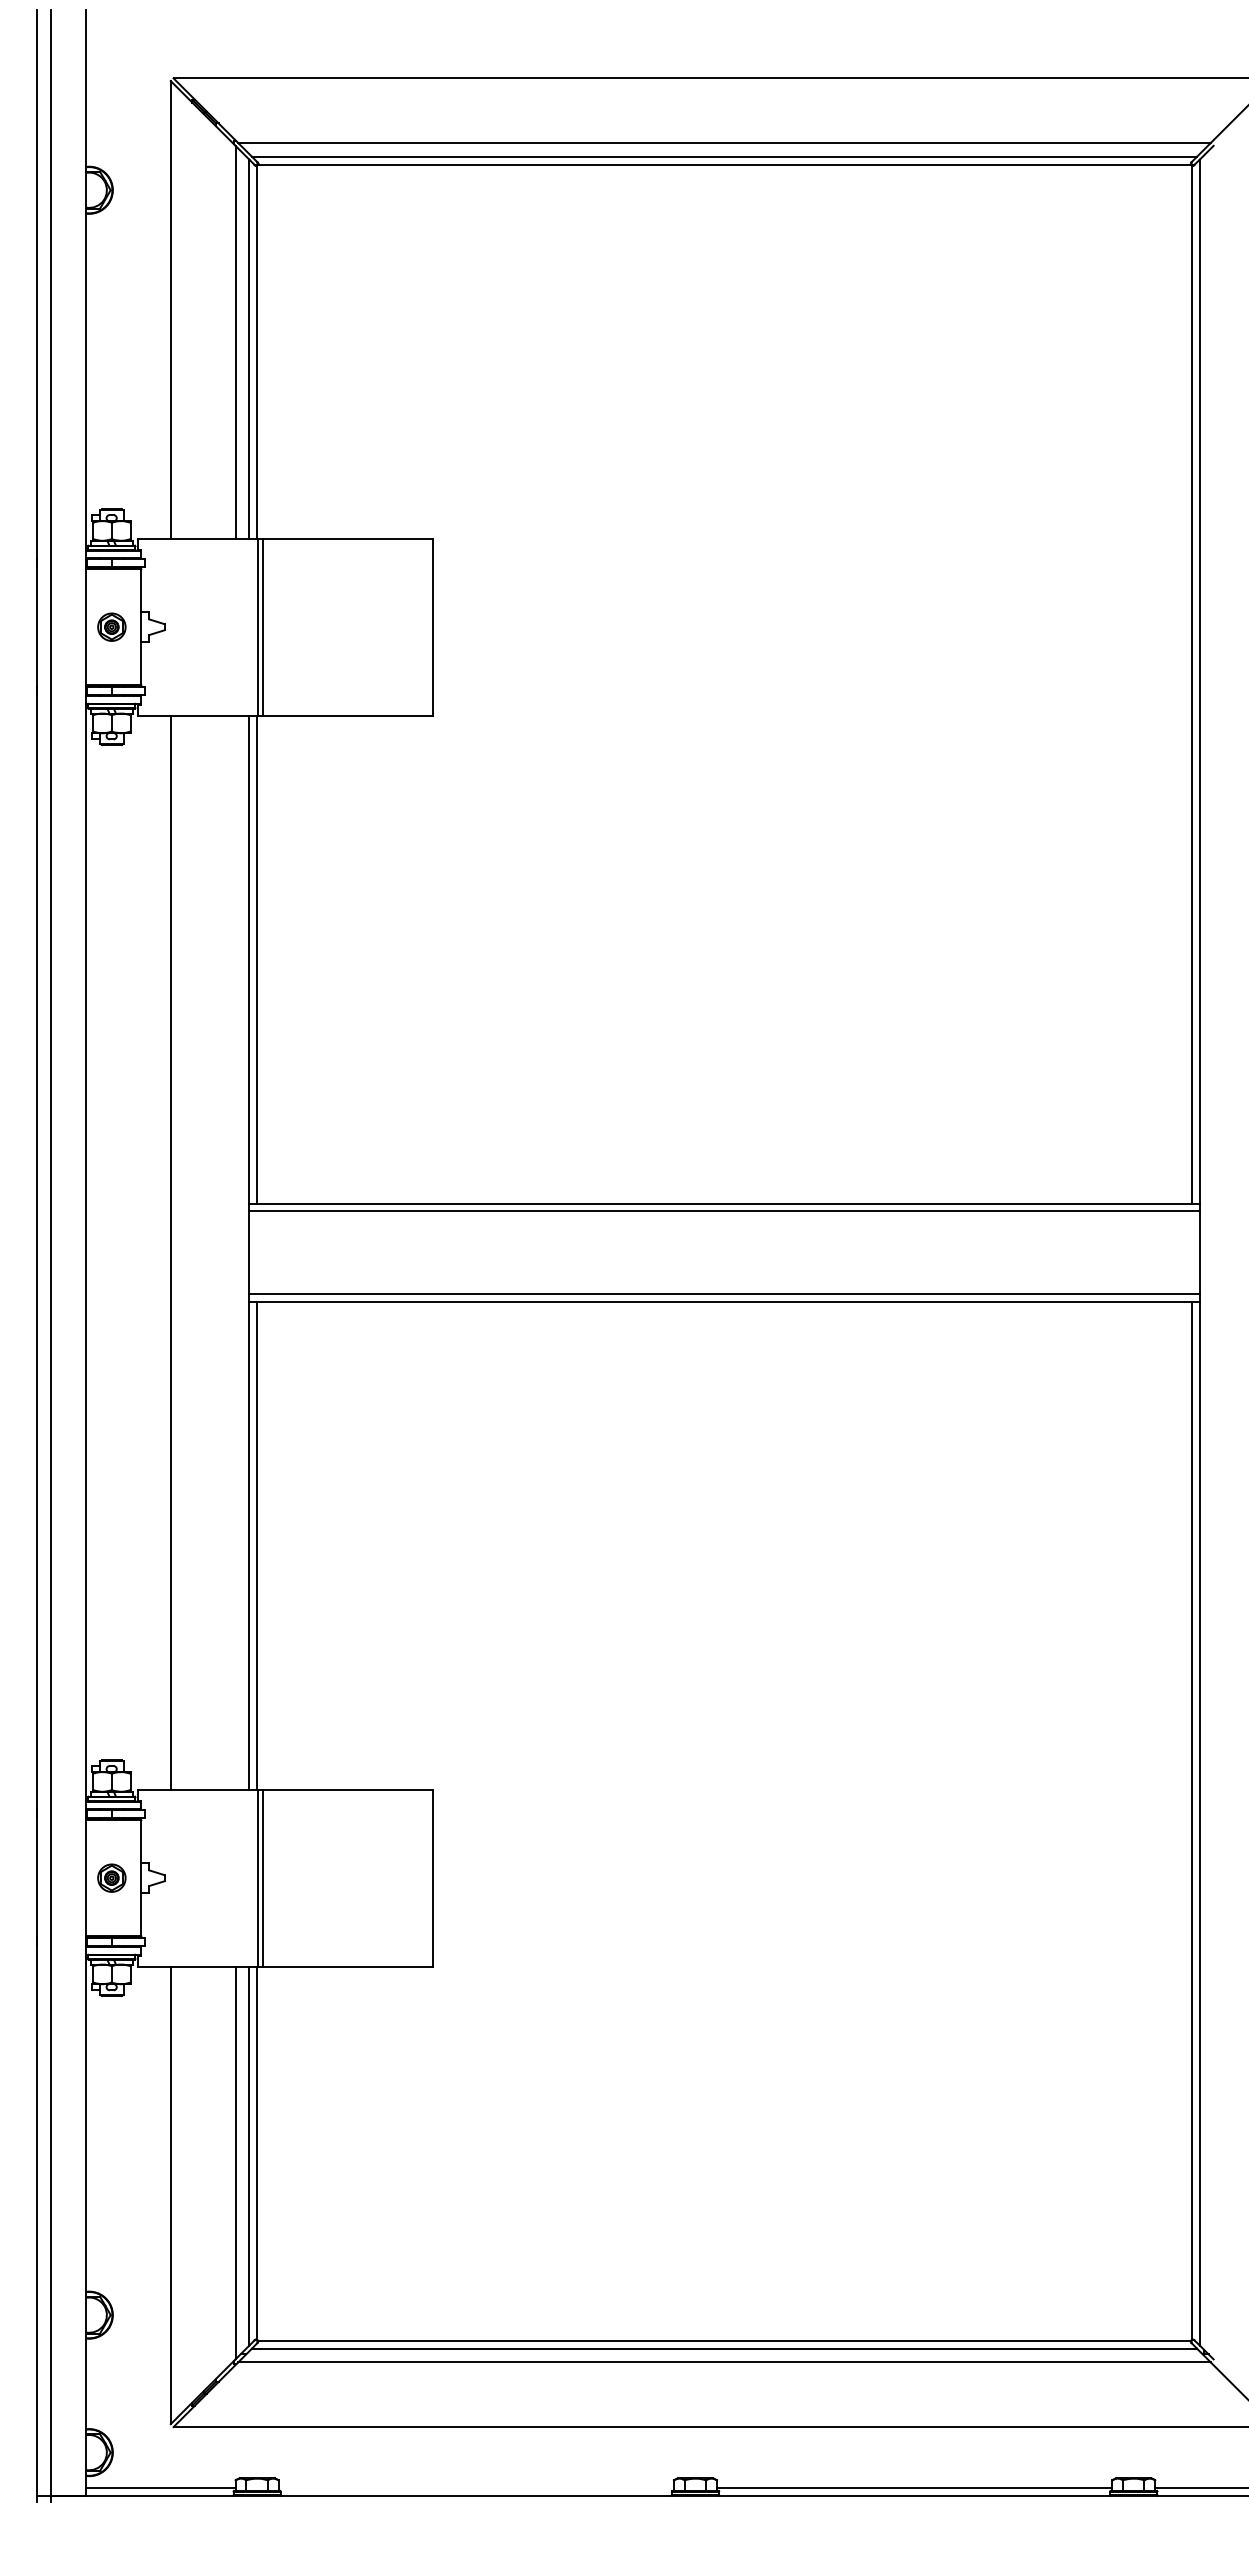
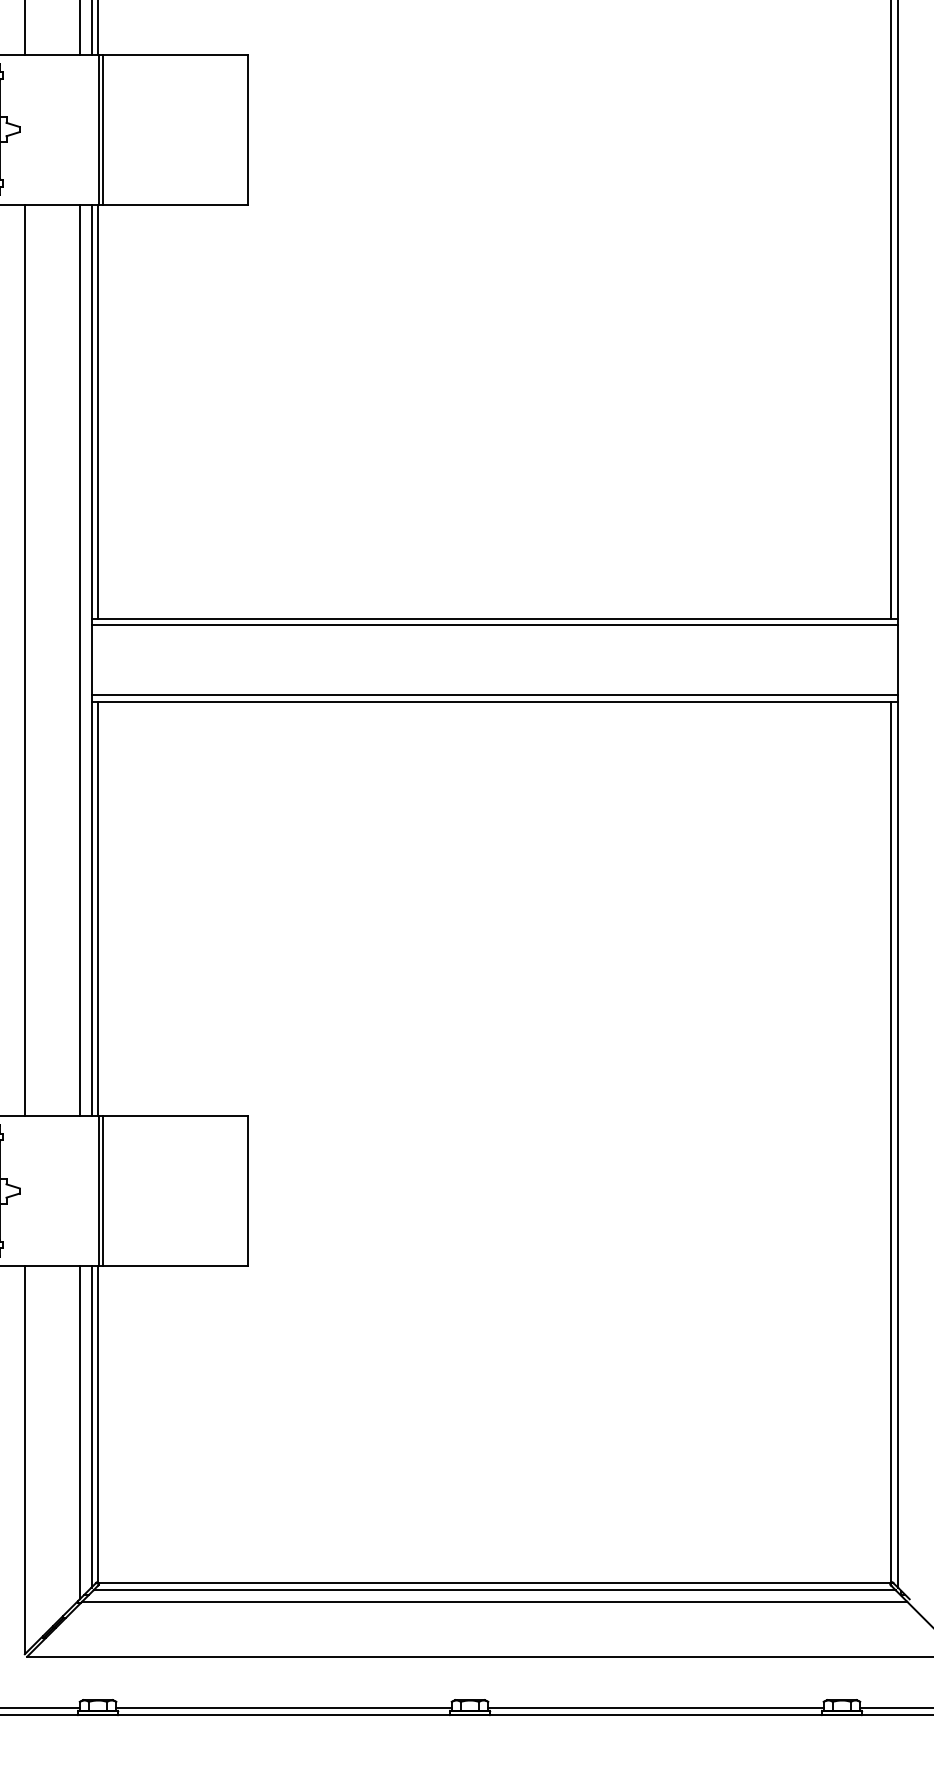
line: (235, 1252) -> (79, 660), added
line: (475, 2487) -> (283, 1707), added

